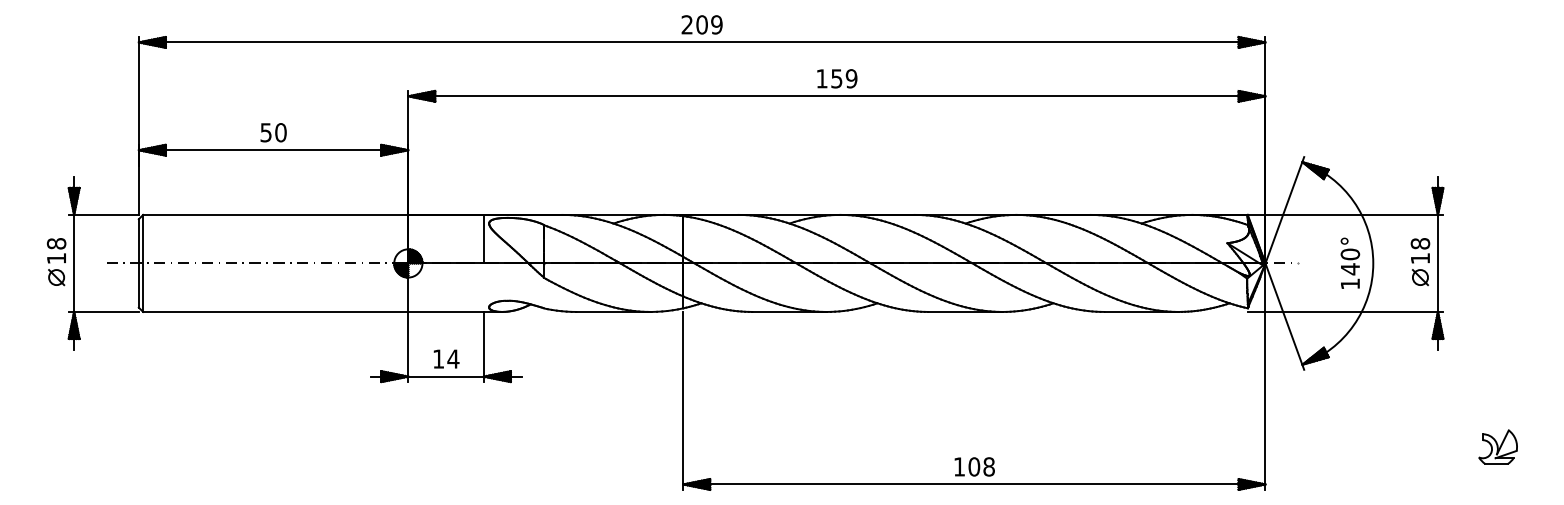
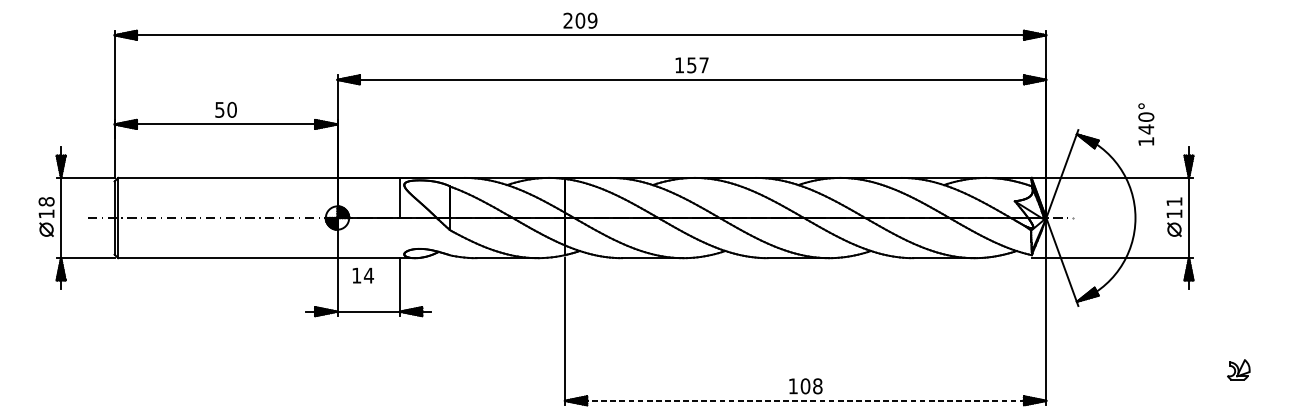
text: (851, 78) -> (703, 65), 159 -> 157
text: (1420, 243) -> (1174, 201), 18 -> 11
text: (1350, 262) -> (1146, 123), moved
text: (446, 358) -> (363, 275), moved
part: (1497, 446) -> (1238, 369), size x0.7
line: (974, 484) -> (805, 400), solid -> dashed

